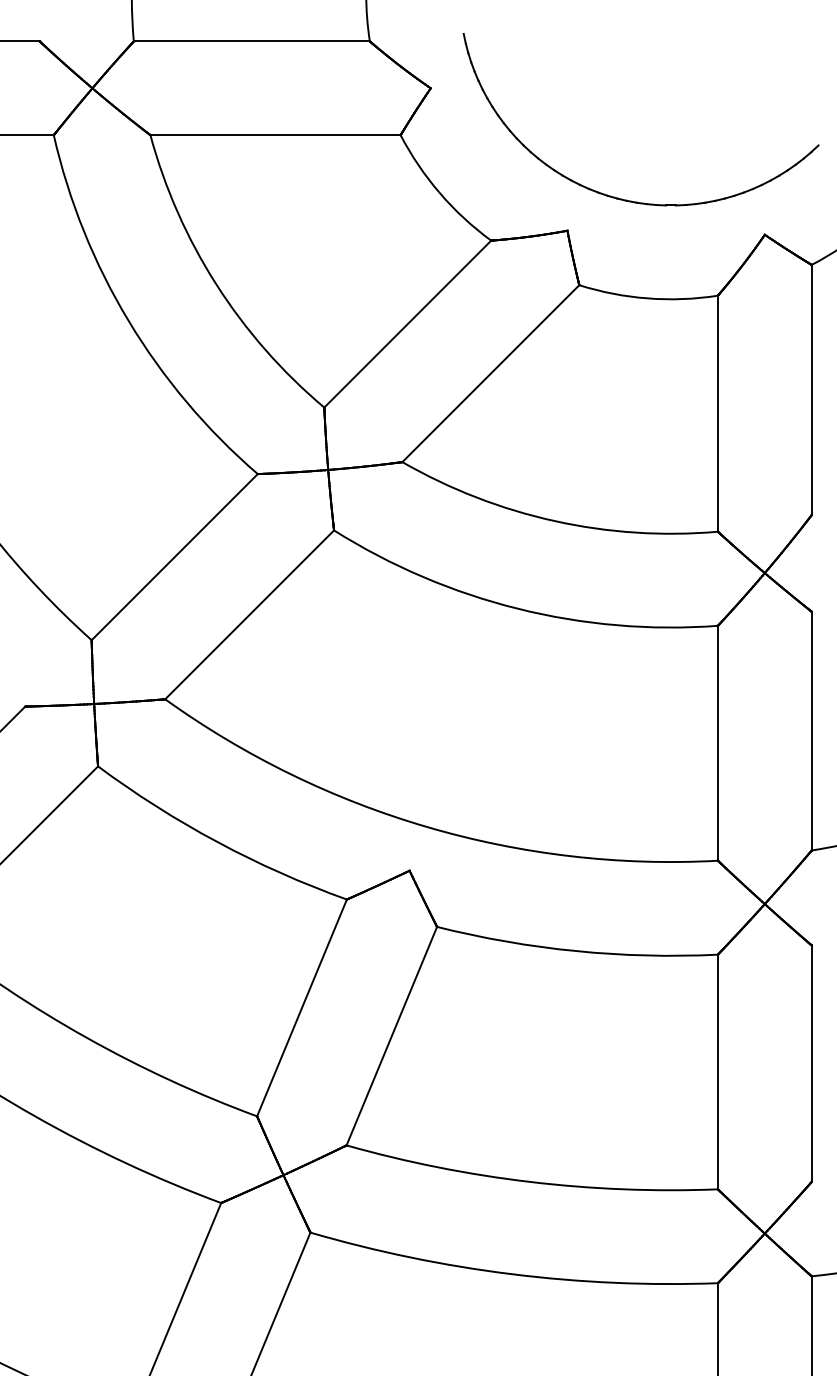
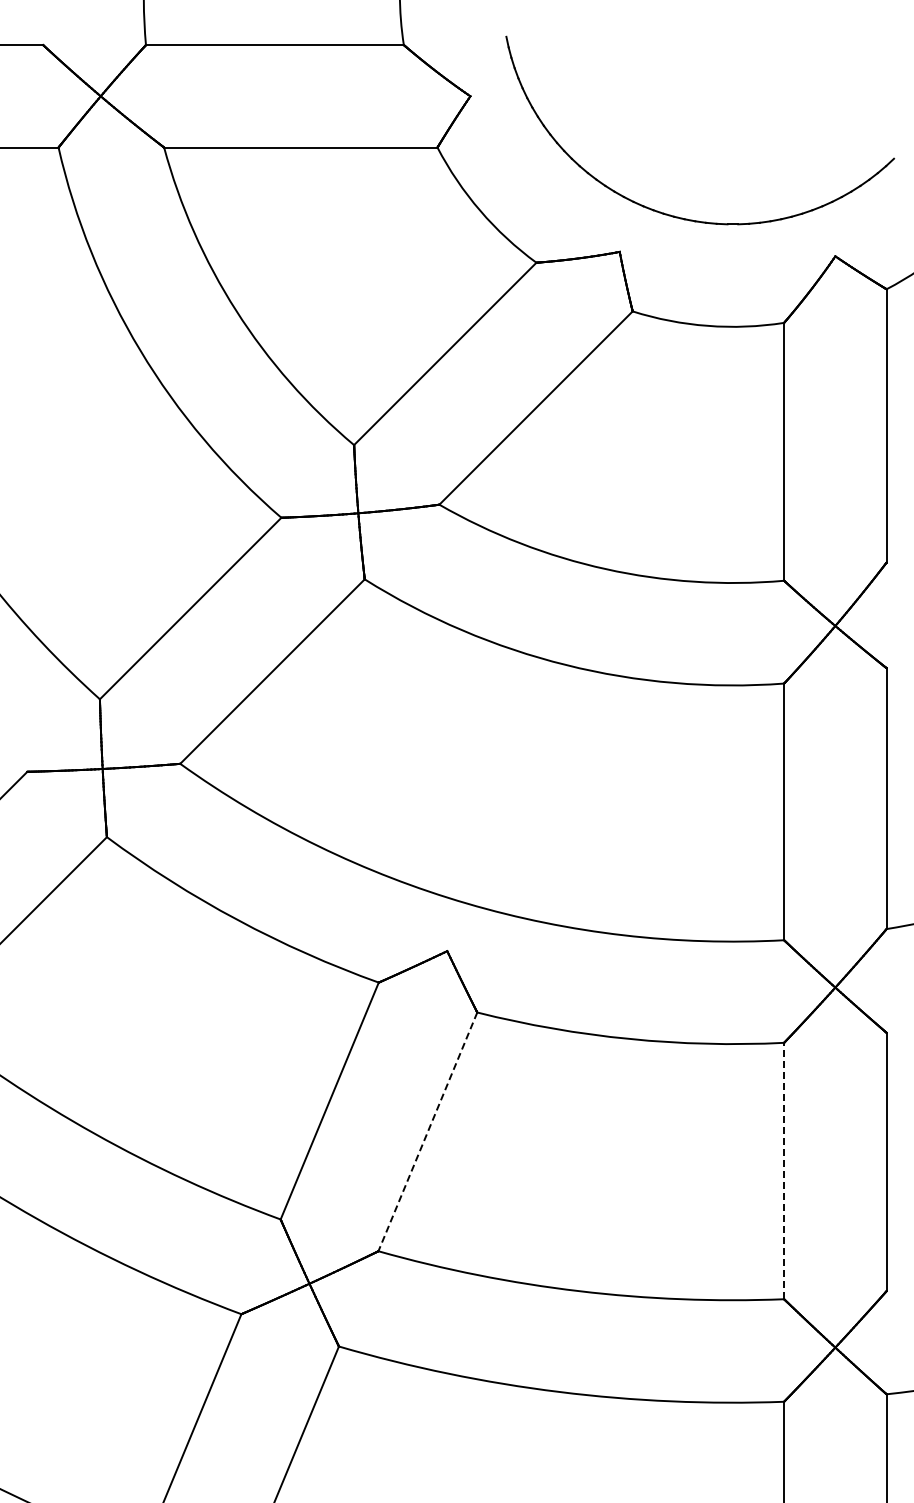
line: (391, 1036) -> (427, 1132), solid -> dashed
line: (718, 1071) -> (784, 1170), solid -> dashed

